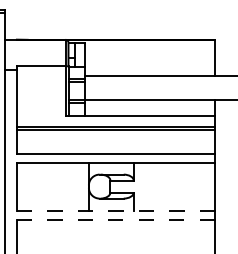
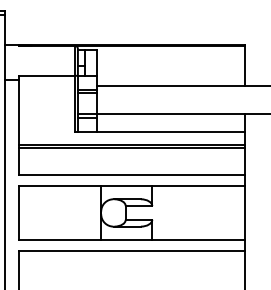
line: (115, 210) -> (131, 240), dashed -> solid
line: (115, 219) -> (131, 250), dashed -> solid

